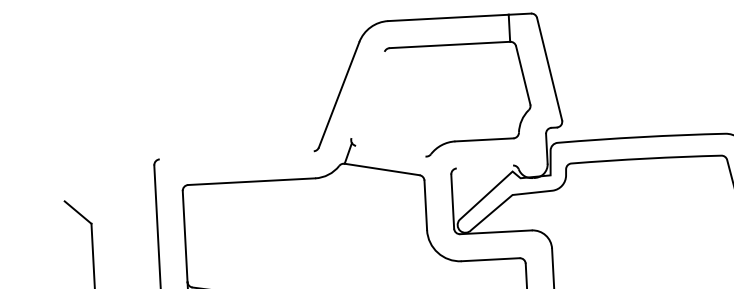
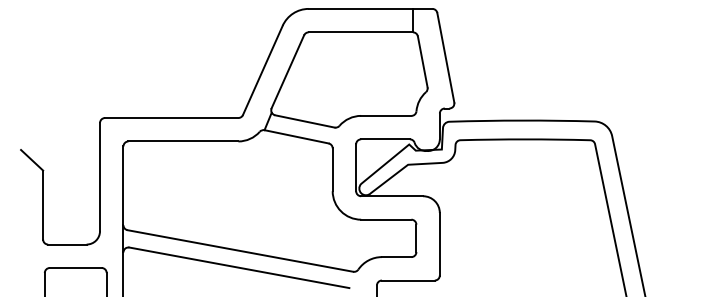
line: (367, 94) -> (287, 71), added
line: (390, 151) -> (304, 121), added
line: (236, 155) -> (171, 118), added
line: (484, 167) -> (385, 139), added

